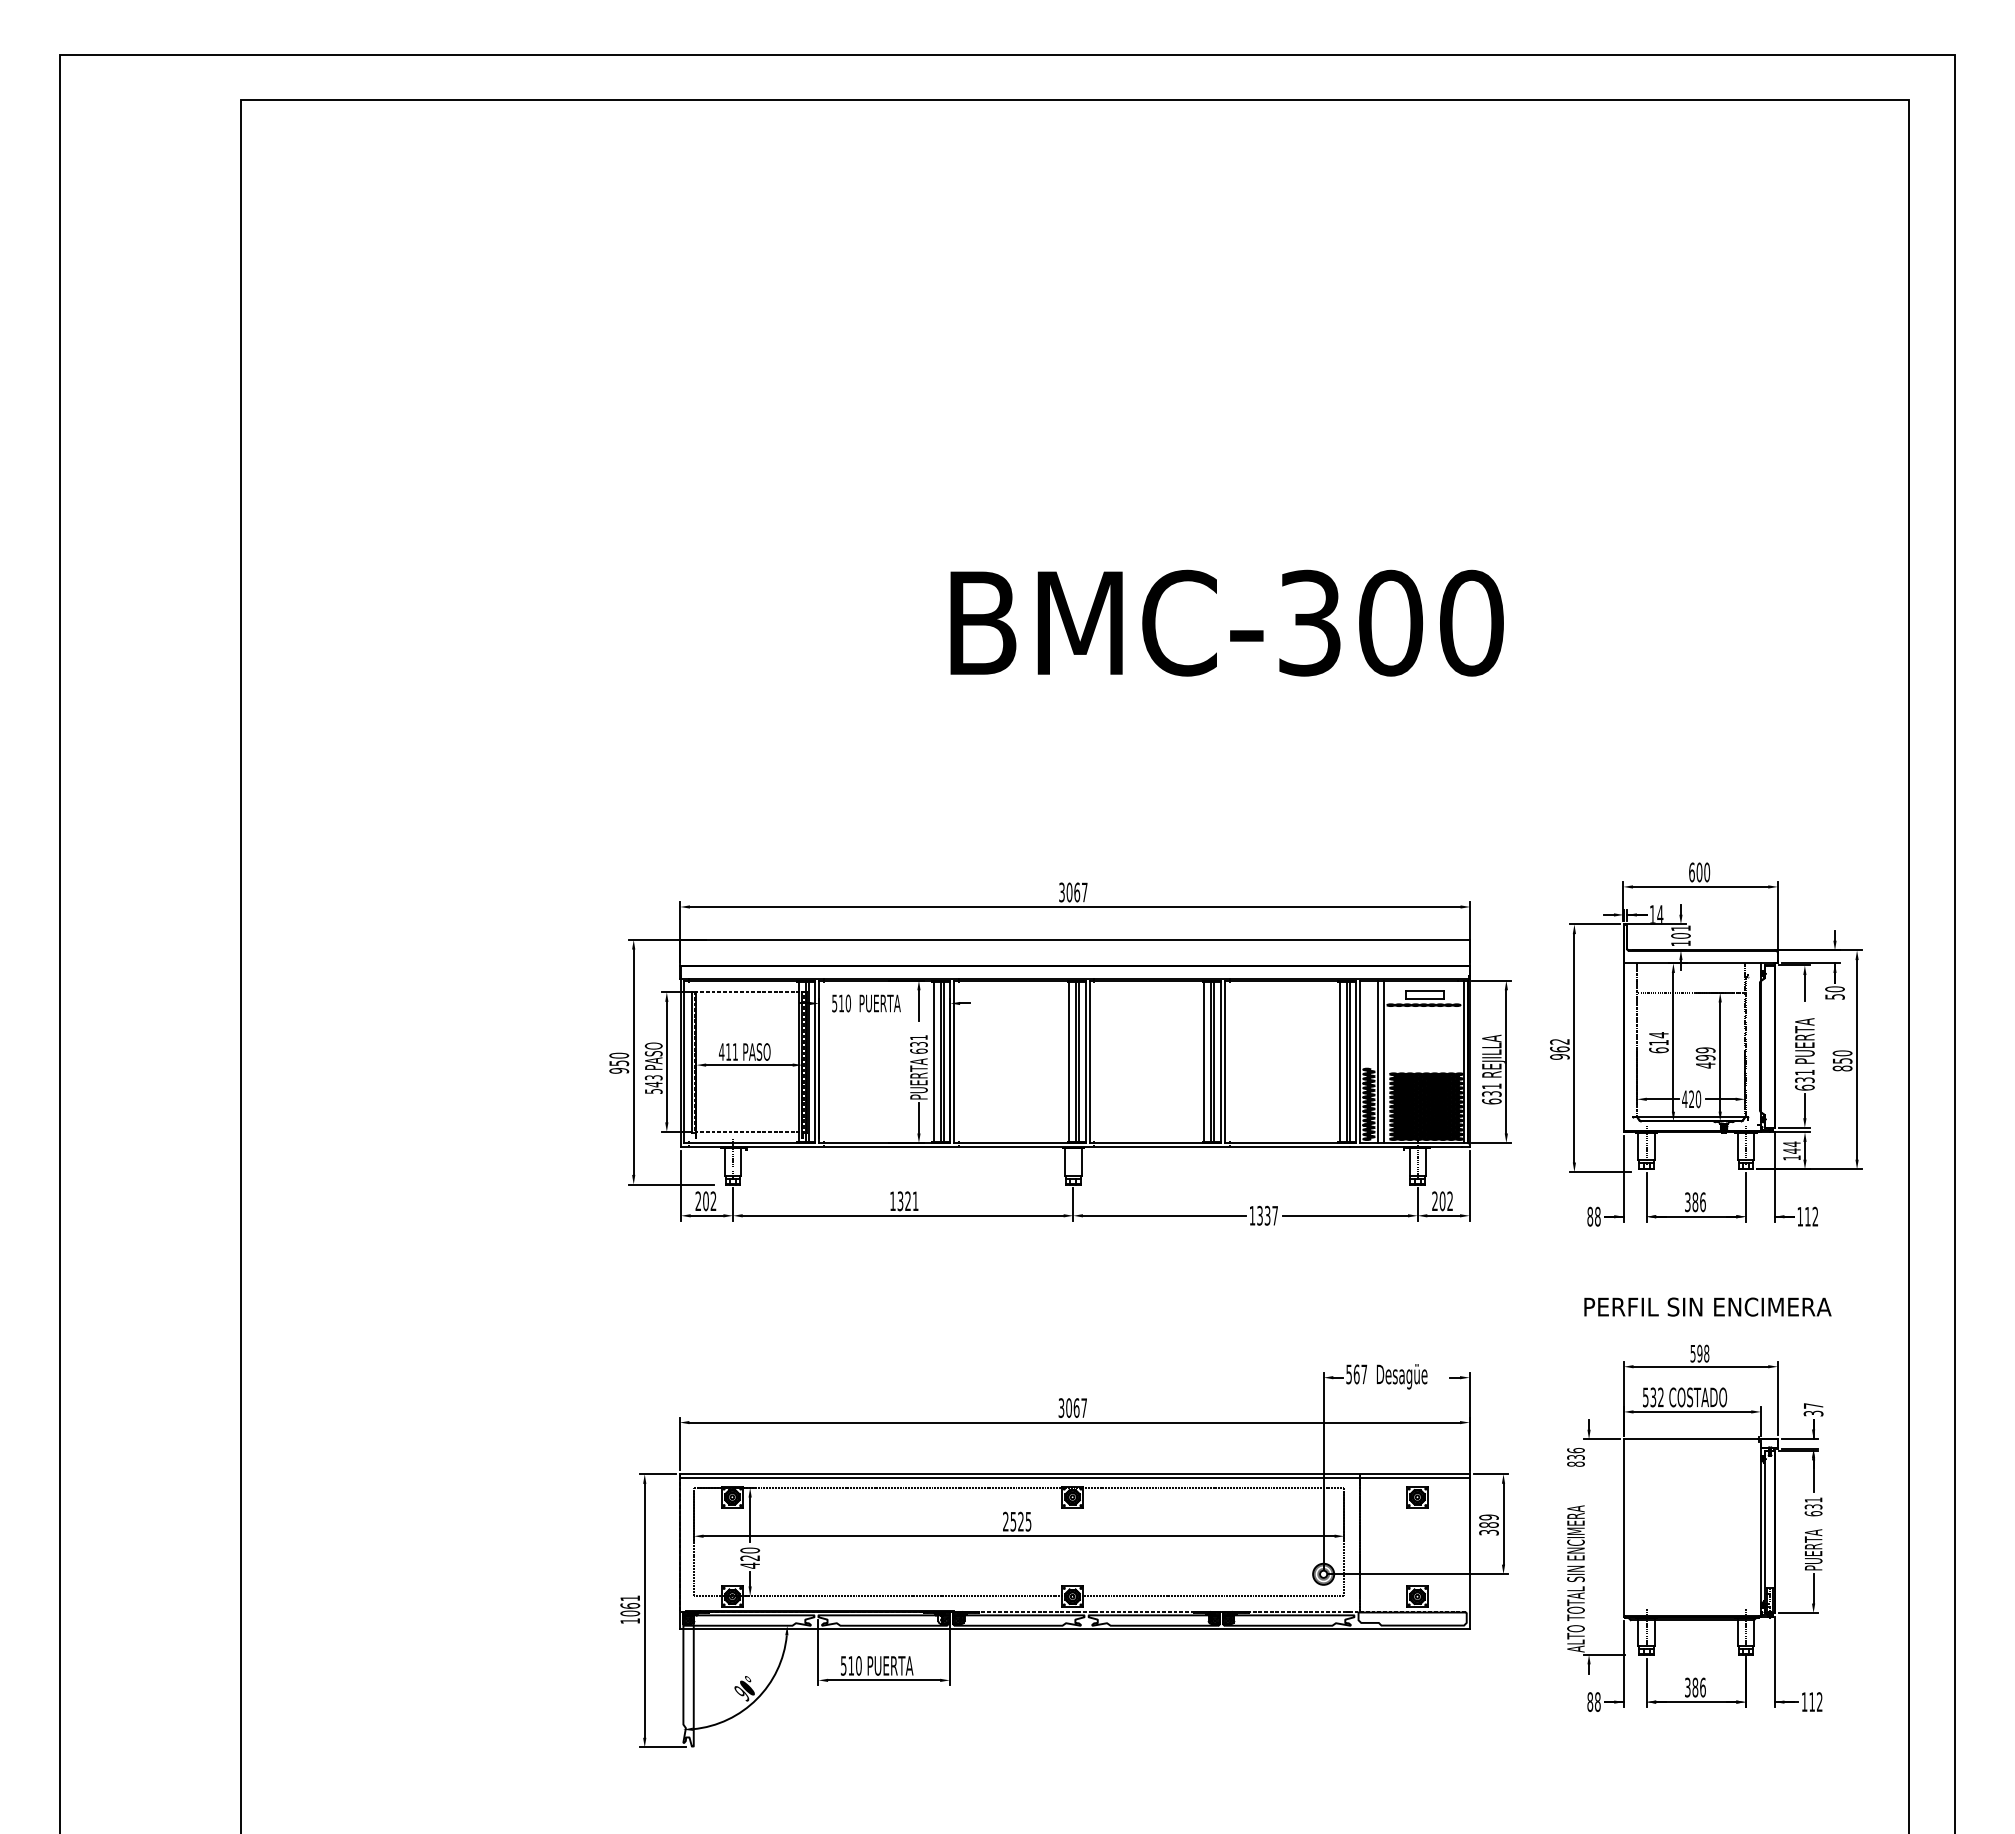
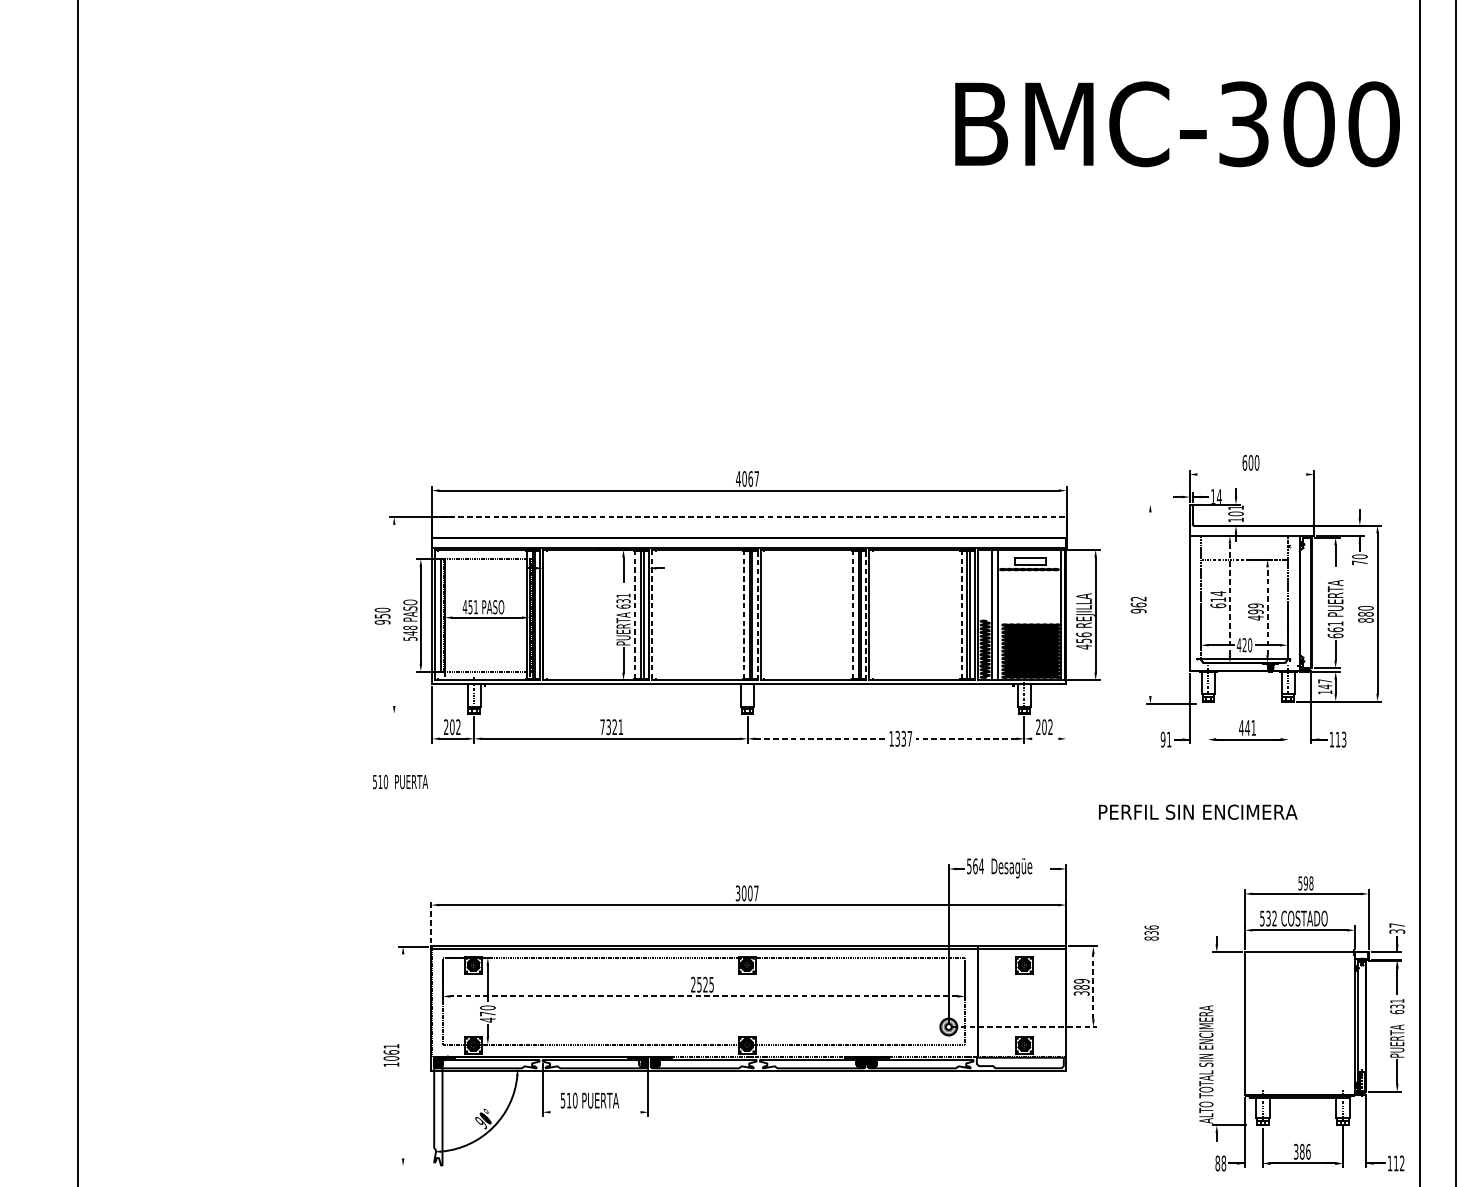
text: (1226, 622) -> (1176, 123), moved
line: (1700, 886) -> (1251, 474), removed
text: (1061, 892) -> (738, 478), 3067 -> 4067
line: (1594, 924) -> (1166, 504), removed
line: (1075, 939) -> (749, 516), solid -> dashed
text: (1834, 996) -> (1359, 562), 50 -> 70
text: (866, 1003) -> (400, 782), moved
line: (1673, 1041) -> (1230, 598), solid -> dashed
line: (1574, 1048) -> (1150, 604), removed
text: (728, 1051) -> (470, 606), 411 -> 451
line: (1720, 1057) -> (1267, 611), solid -> dashed
text: (1842, 1060) -> (1365, 614), 850 -> 880
line: (633, 1061) -> (394, 614), removed
line: (1085, 1061) -> (757, 614), solid -> dashed
line: (1220, 1061) -> (865, 614), solid -> dashed
line: (933, 1062) -> (635, 615), solid -> dashed
line: (954, 1062) -> (652, 615), solid -> dashed
line: (1069, 1062) -> (744, 615), solid -> dashed
line: (1204, 1062) -> (853, 615), solid -> dashed
line: (1339, 1062) -> (961, 615), solid -> dashed
text: (653, 1077) -> (410, 627), 543 -> 548
text: (1804, 1080) -> (1335, 630), 631 -> 661
text: (1491, 1093) -> (1083, 640), 631 -> 456
text: (1791, 1144) -> (1324, 681), 144 -> 147
line: (671, 1184) -> (424, 713), removed
line: (1469, 1185) -> (1066, 714), removed
line: (1646, 1197) -> (1208, 724), removed
line: (1745, 1197) -> (1287, 724), removed
text: (892, 1200) -> (602, 726), 1321 -> 7321
text: (1694, 1202) -> (1246, 728), 386 -> 441
line: (1164, 1215) -> (820, 738), solid -> dashed
line: (1345, 1215) -> (966, 738), solid -> dashed
line: (1443, 1215) -> (1045, 738), removed
text: (1593, 1216) -> (1165, 739), 88 -> 91
text: (1815, 1216) -> (1344, 739), 112 -> 113
text: (1707, 1306) -> (1197, 811), moved
text: (1364, 1374) -> (981, 866), 567 -> 564
text: (1076, 1407) -> (750, 892), 3067 -> 3007
line: (679, 1443) -> (431, 921), solid -> dashed
line: (1503, 1523) -> (1093, 986), solid -> dashed
part: (1695, 1527) -> (1302, 1023), moved
line: (1019, 1536) -> (704, 996), solid -> dashed
text: (749, 1557) -> (487, 1013), 420 -> 470
line: (1418, 1574) -> (1025, 1027), solid -> dashed
line: (644, 1610) -> (402, 1056), removed
line: (884, 1680) -> (595, 1112), removed
line: (662, 1747) -> (417, 1166), removed

